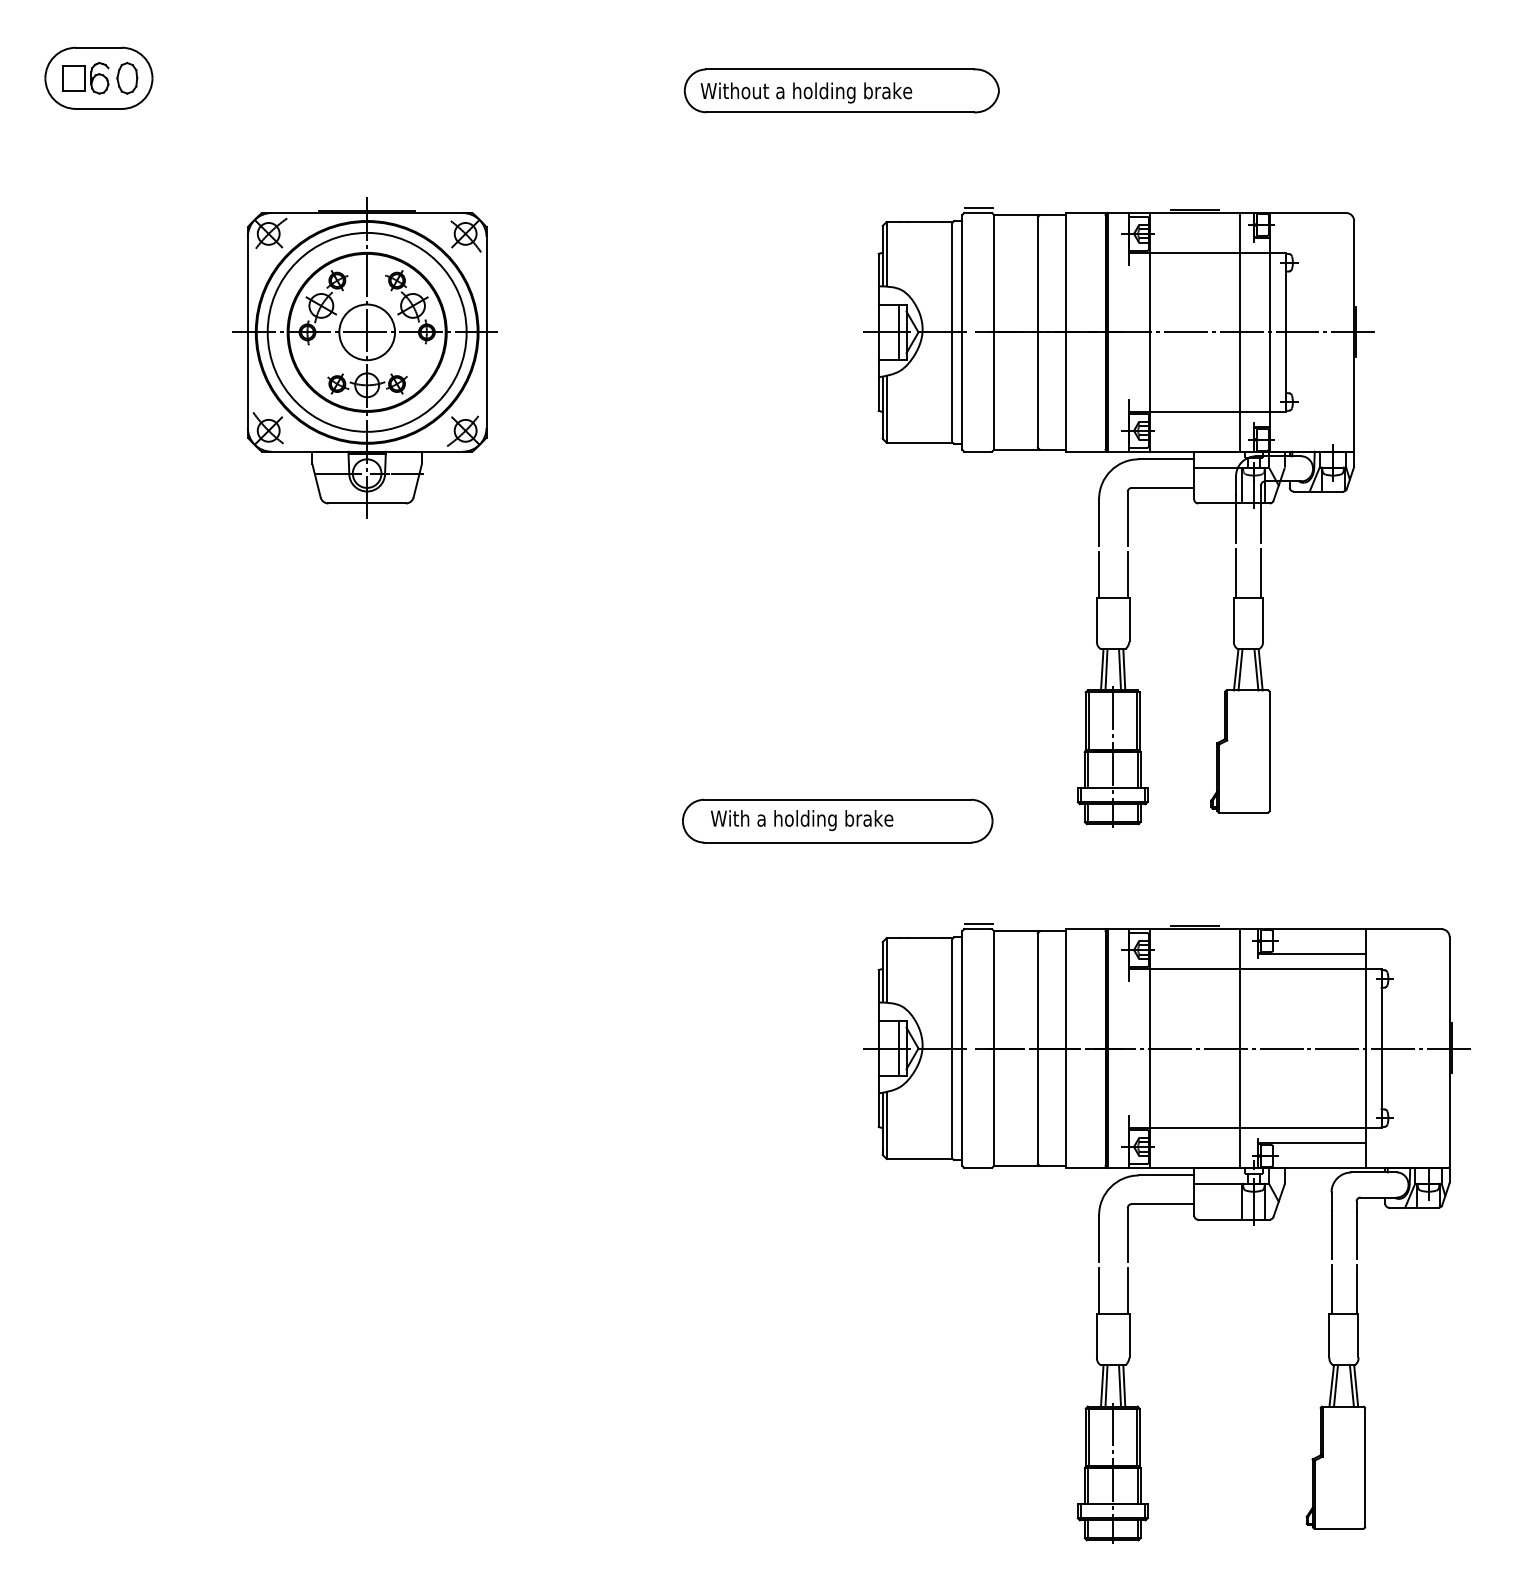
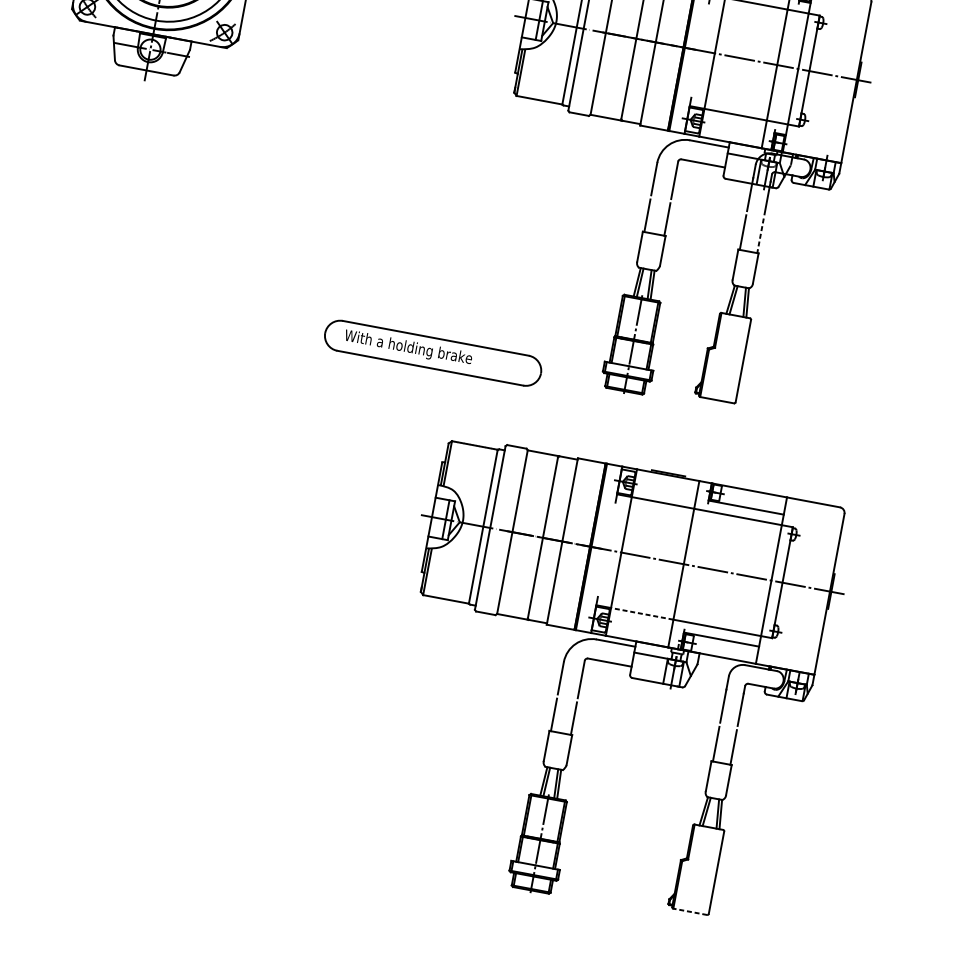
line: (1261, 573) -> (760, 235), solid -> dashed
line: (978, 924) -> (517, 443), removed
line: (1195, 1128) -> (642, 614), solid -> dashed
line: (1338, 1528) -> (689, 911), solid -> dashed

